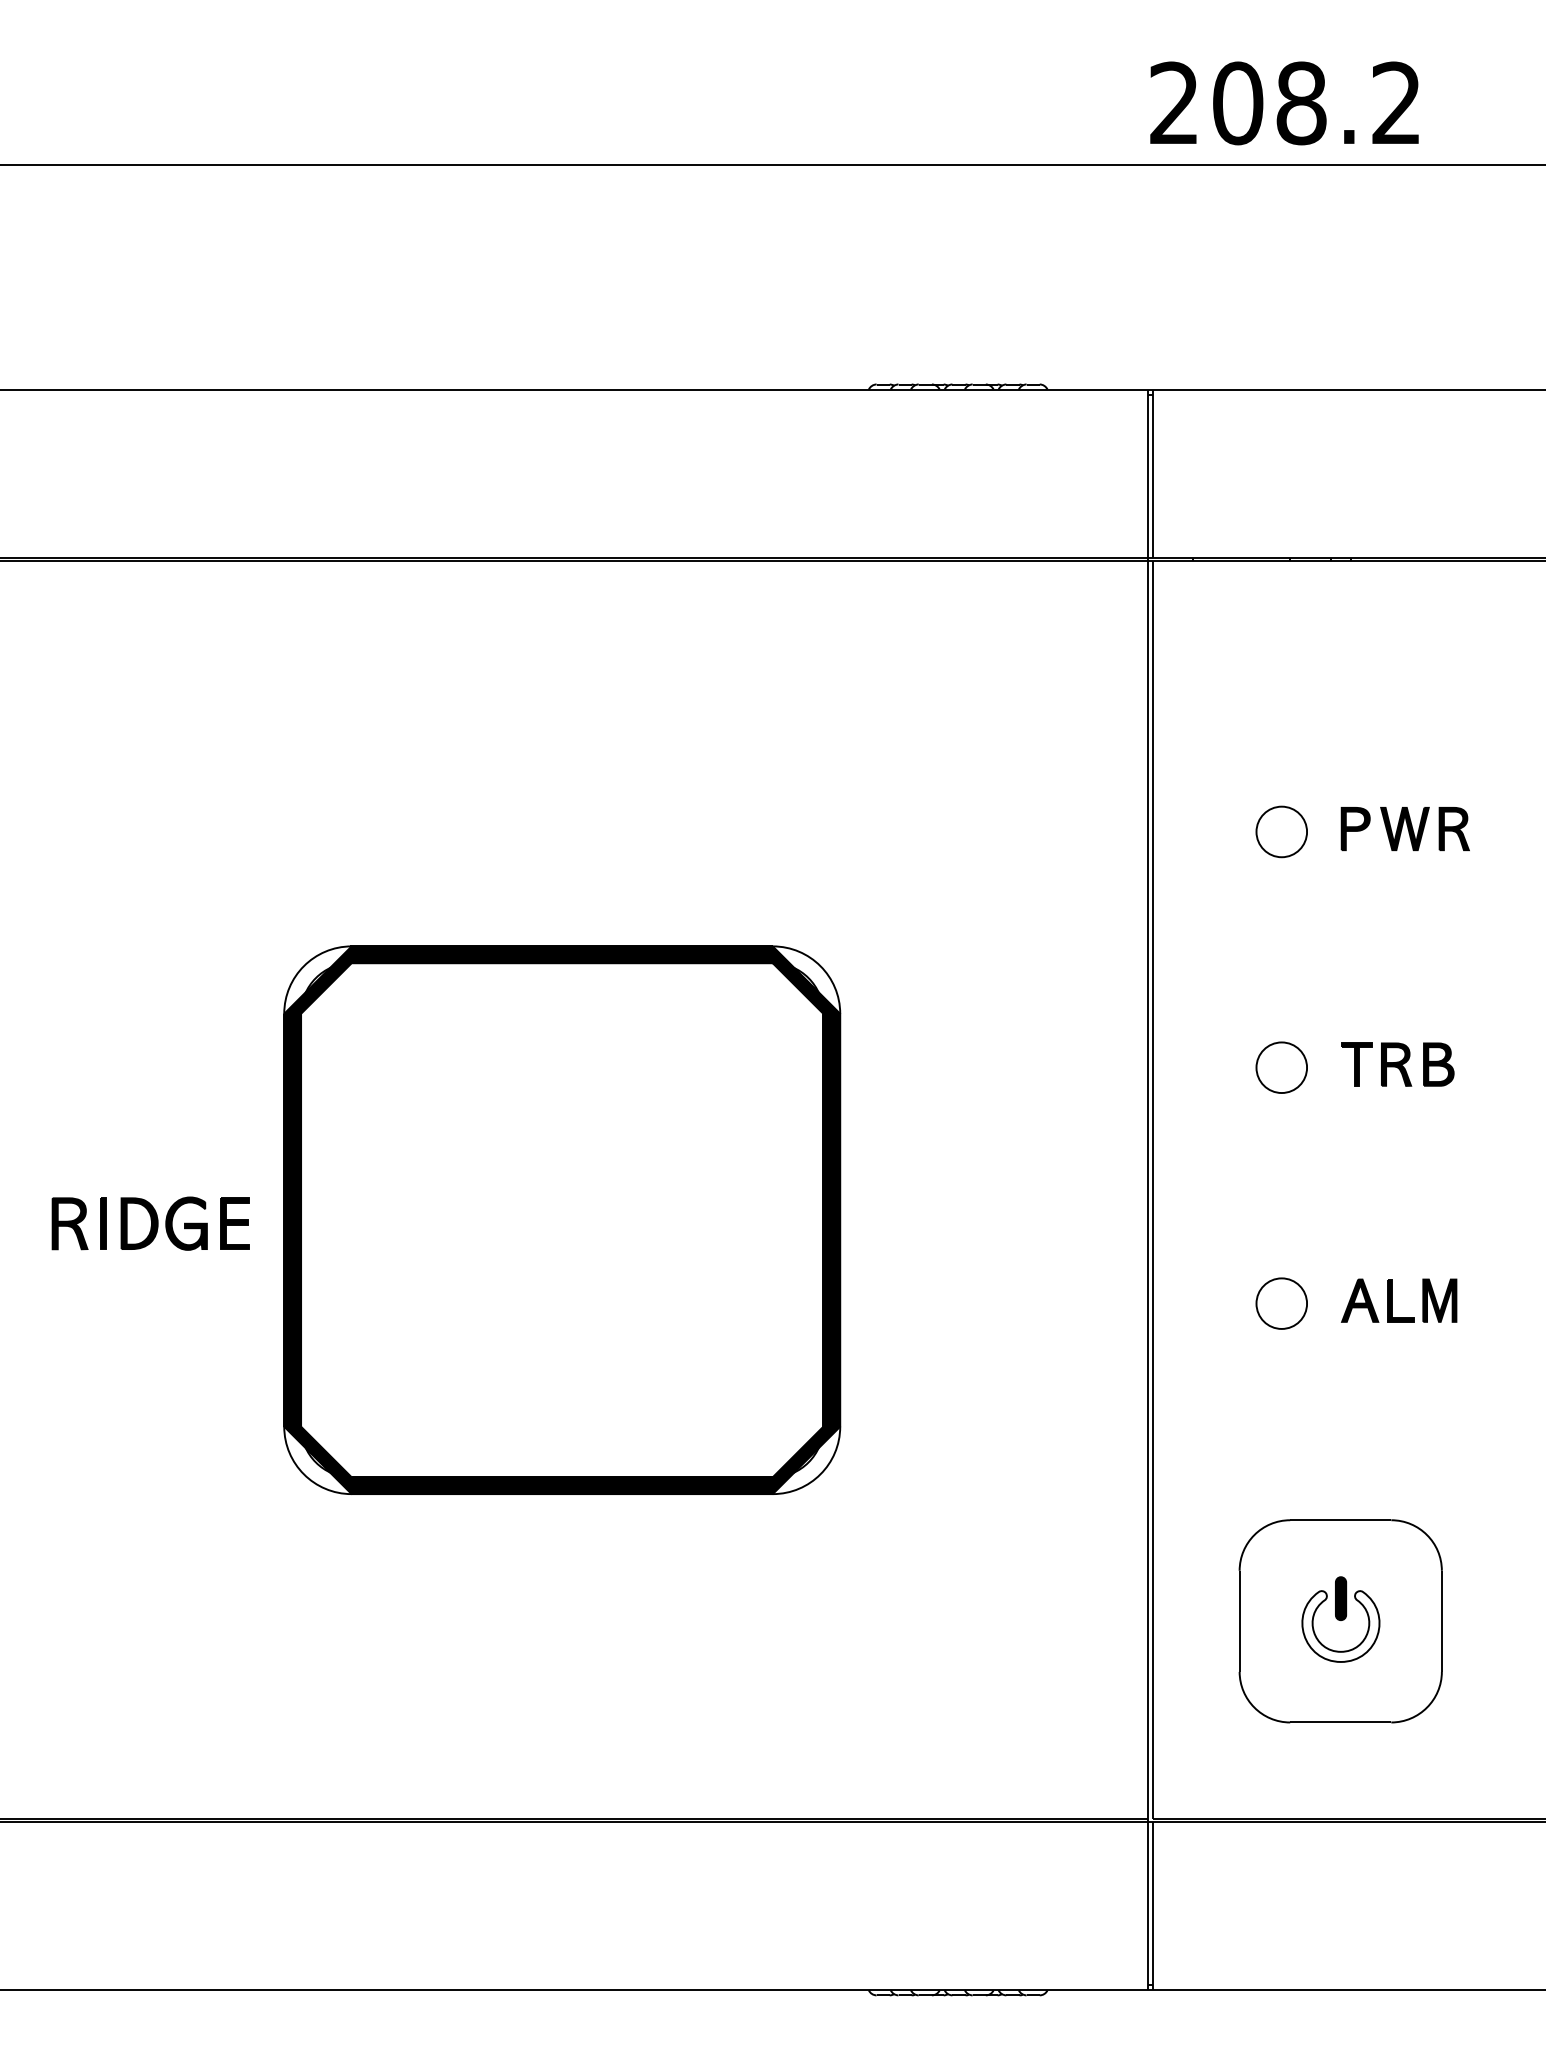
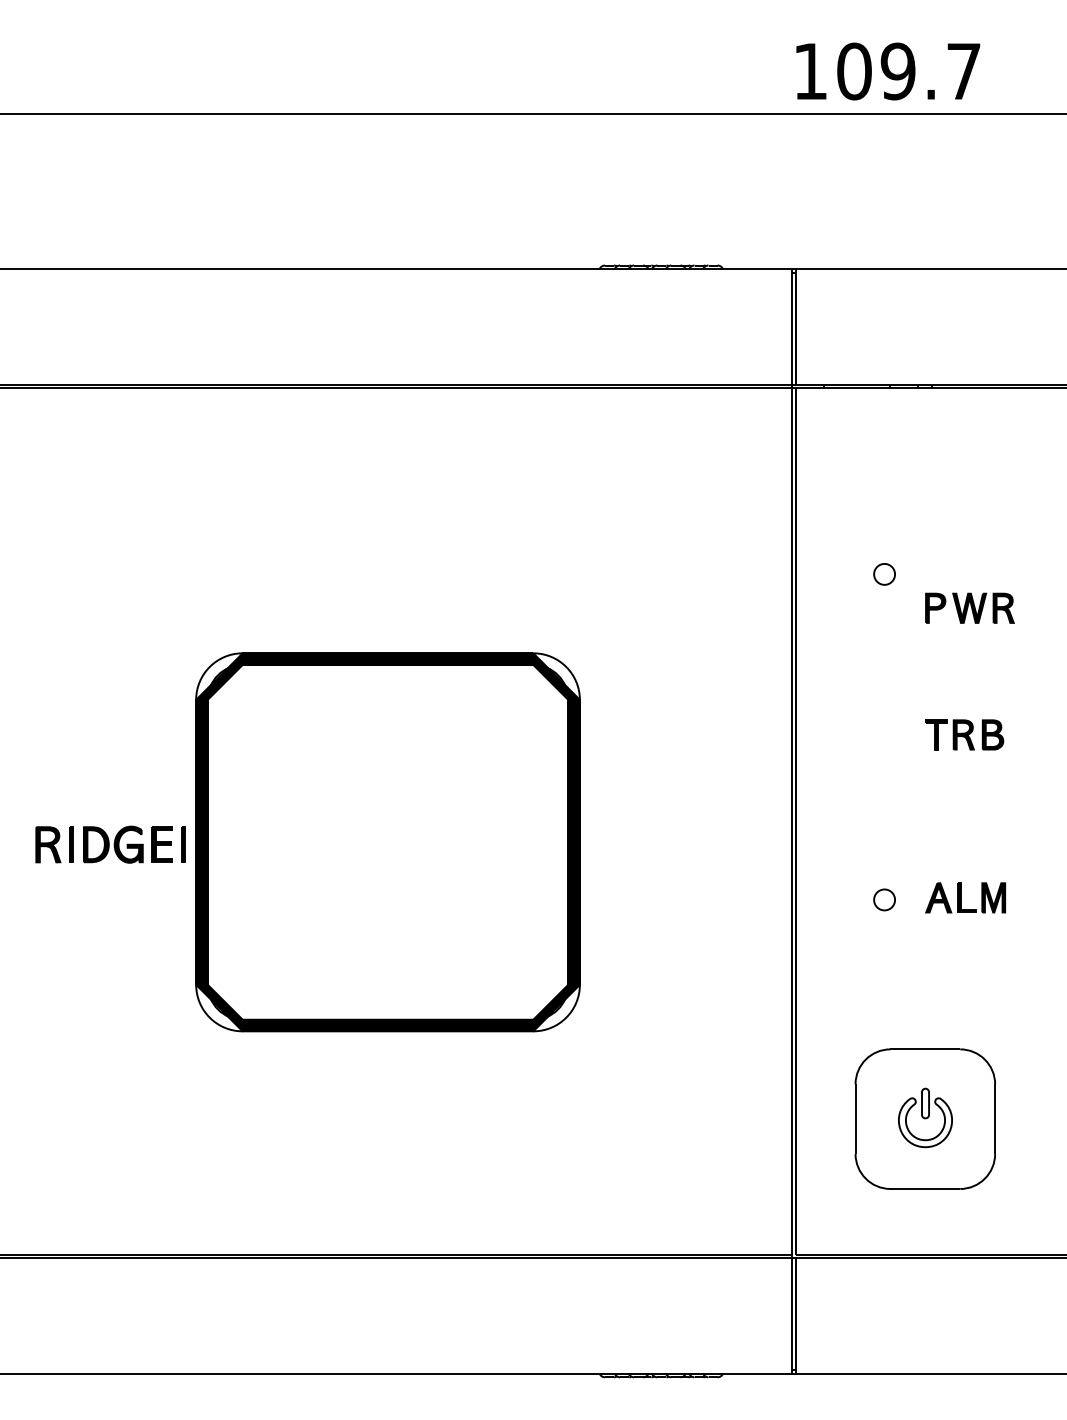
text: (1284, 103) -> (886, 71), 208.2 -> 109.7
part: (1404, 827) -> (969, 607), moved
part: (1281, 832) -> (884, 574), size x0.6
part: (1281, 1066) -> (884, 736), removed
line: (265, 1223) -> (183, 844), added
part: (1281, 1303) -> (884, 899), size x0.6
fill: (1340, 1598) -> (925, 1103), removed

